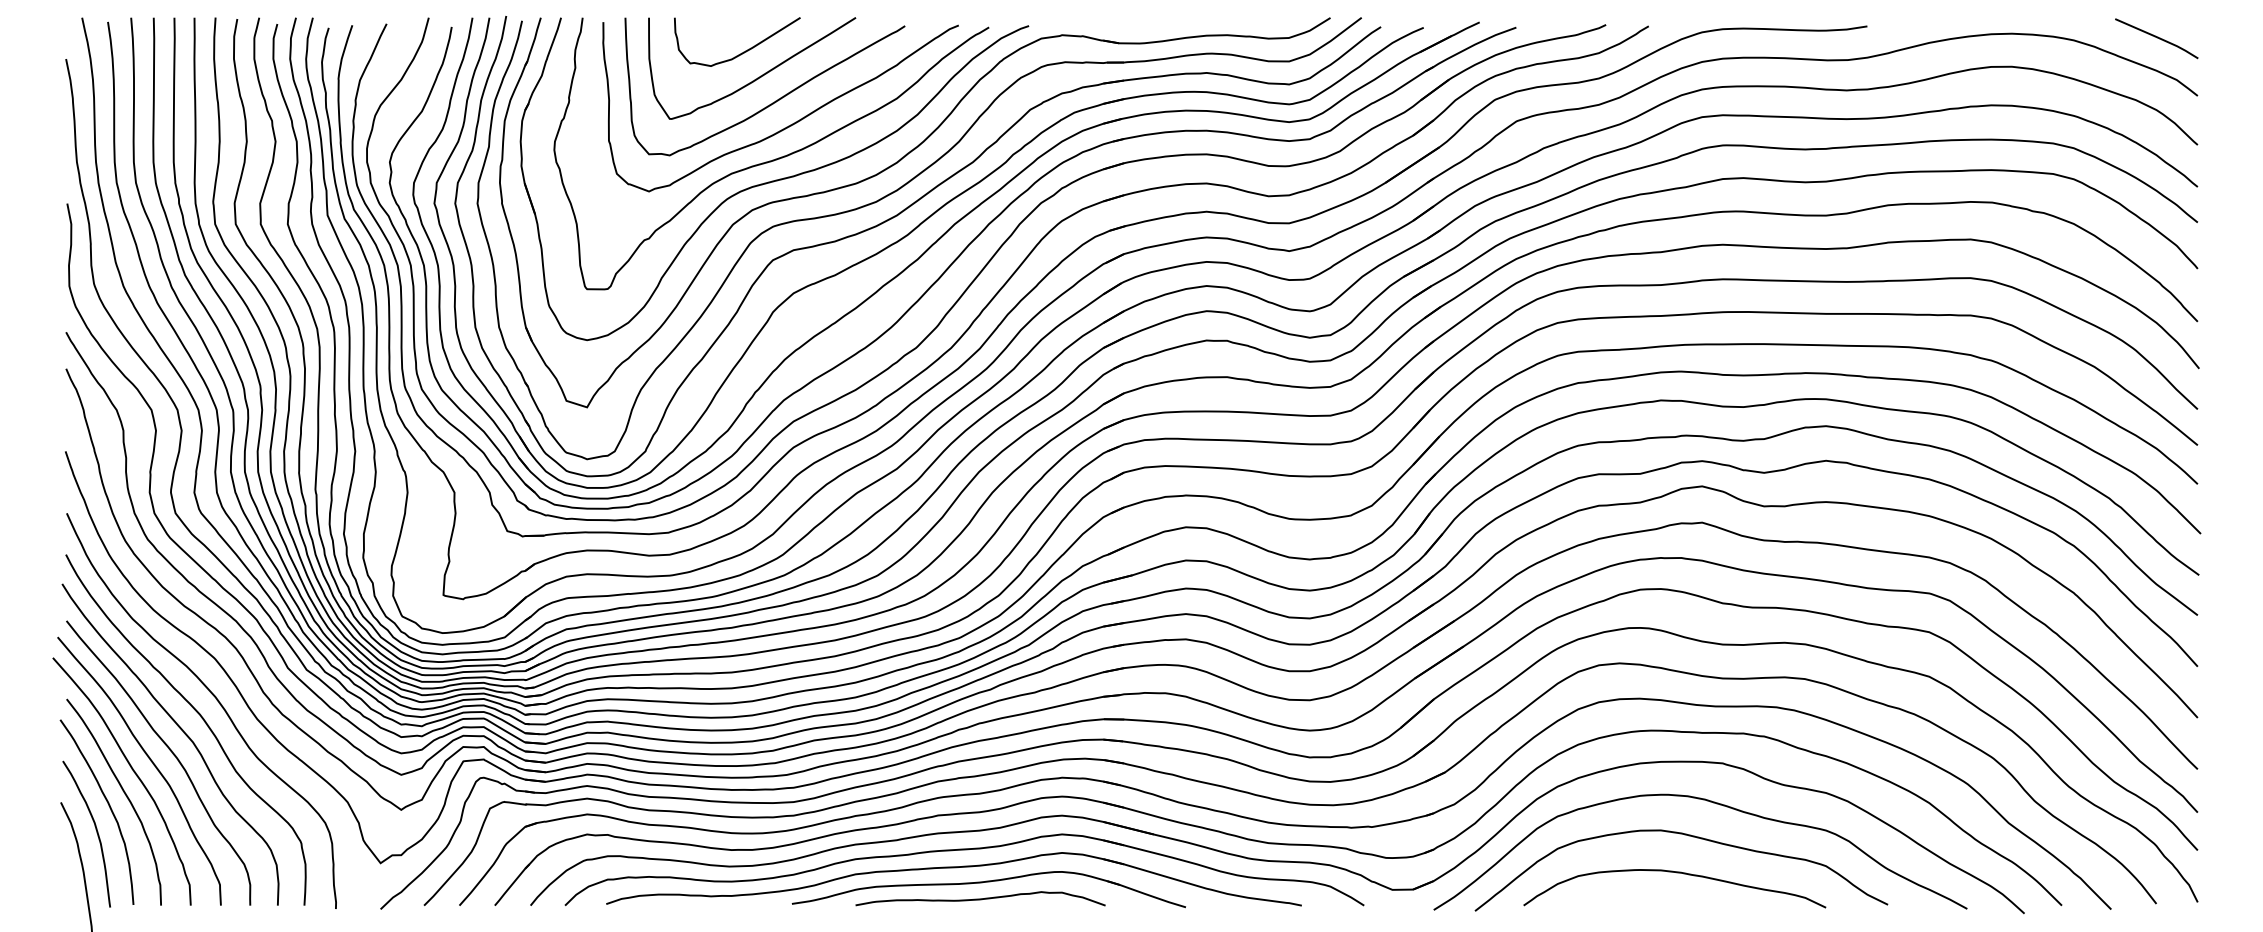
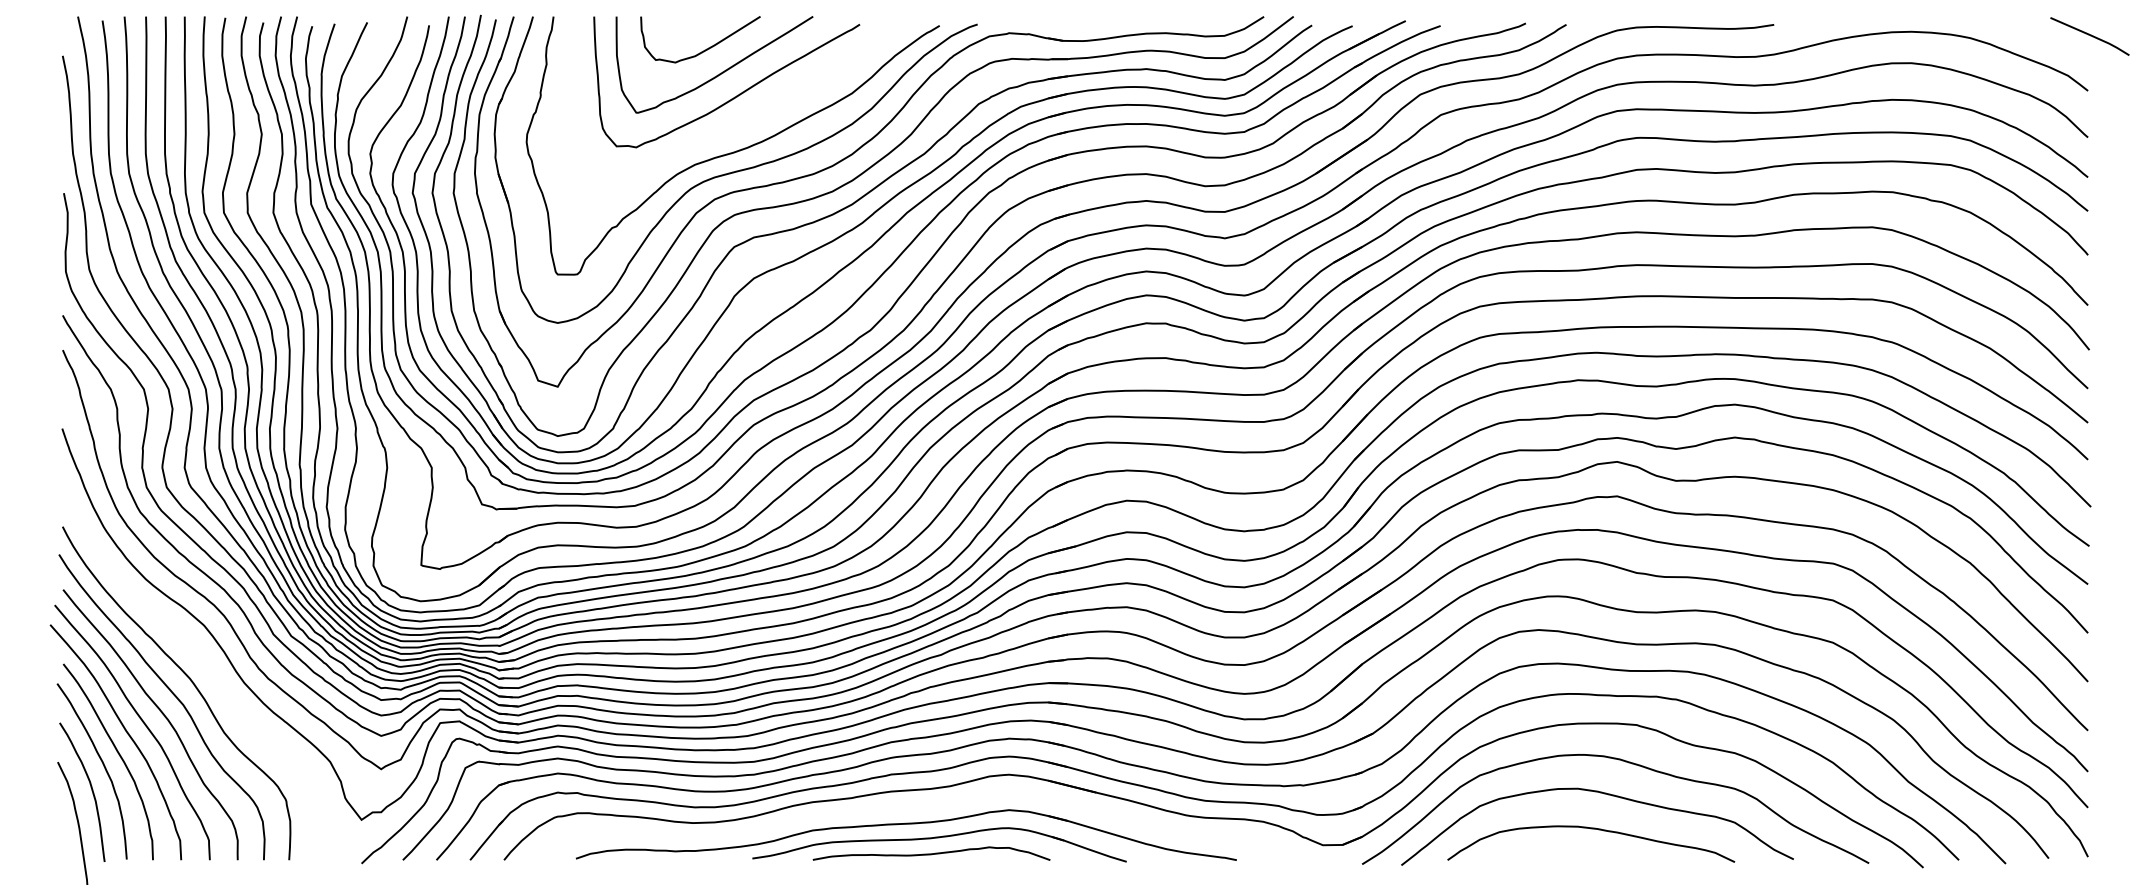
line: (2156, 37) -> (2089, 35), moved
curve: (788, 125) -> (749, 118), removed
curve: (216, 700) -> (205, 665), removed
part: (964, 850) -> (916, 807), removed

